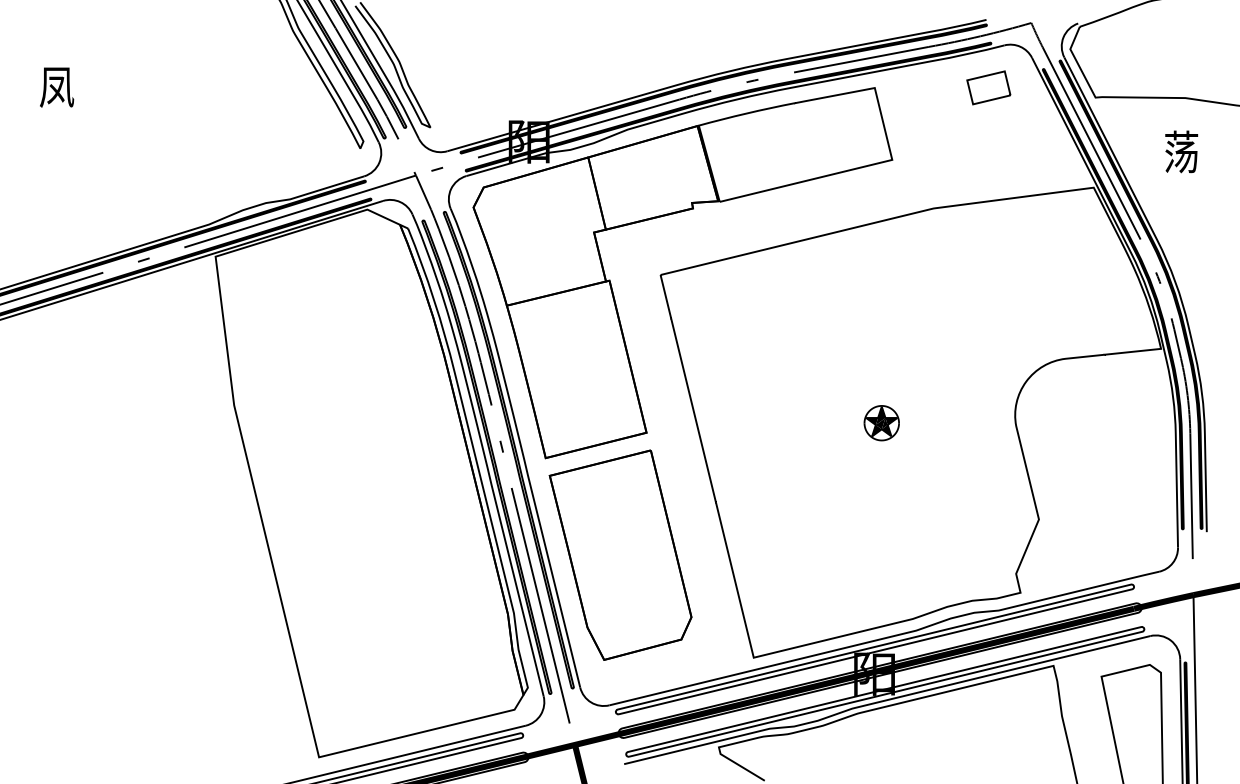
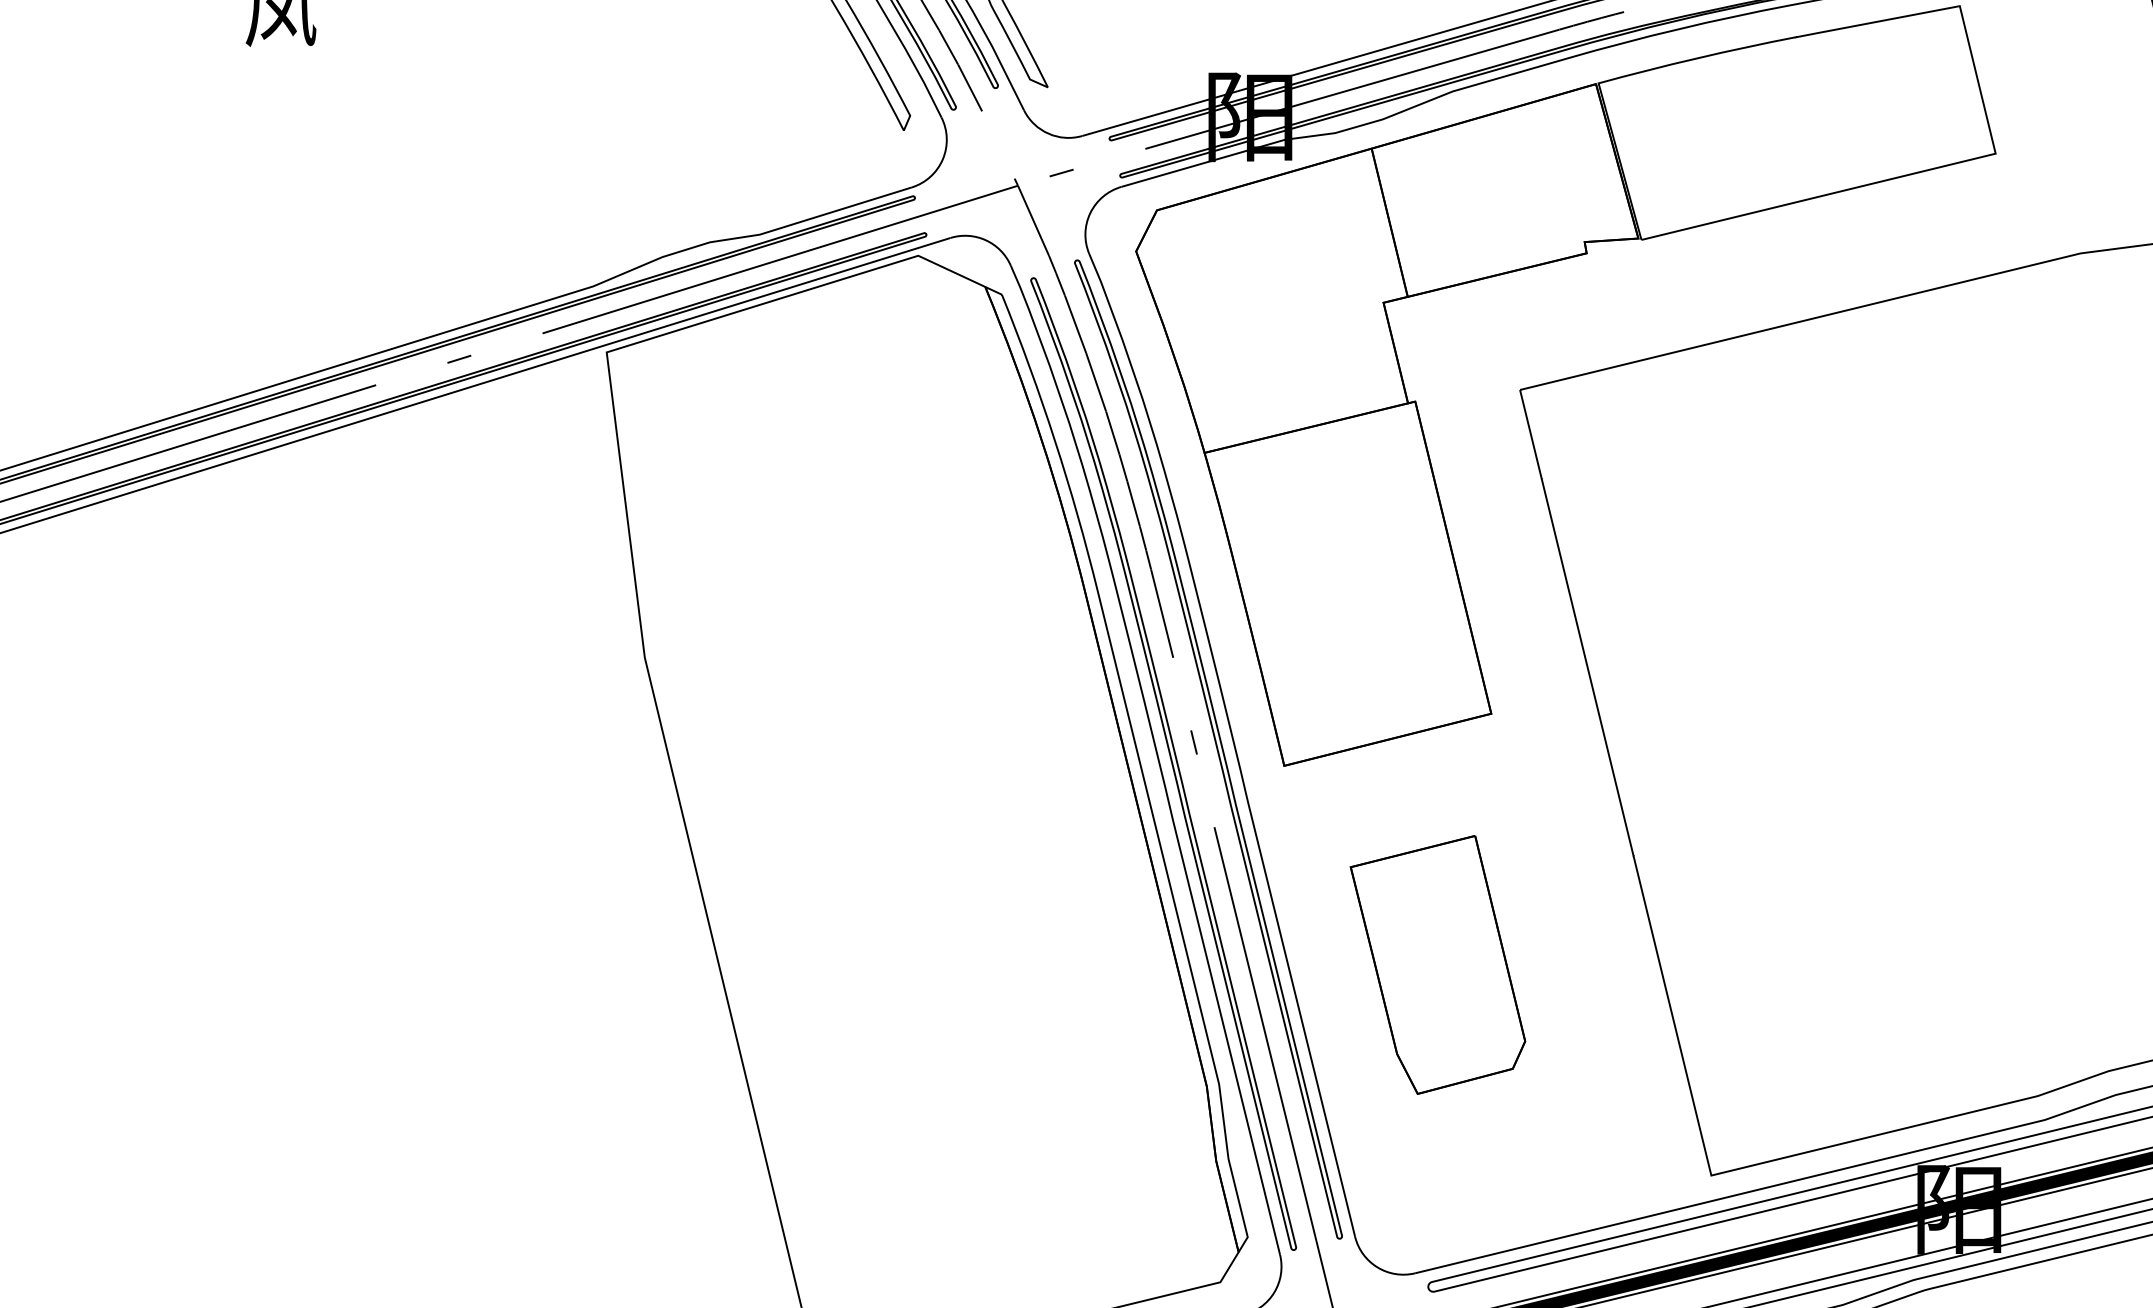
part: (881, 423) -> (1973, 694), removed
part: (620, 554) -> (1437, 963), size x0.6

